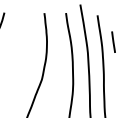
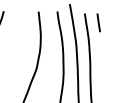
line: (113, 41) -> (98, 22), moved

